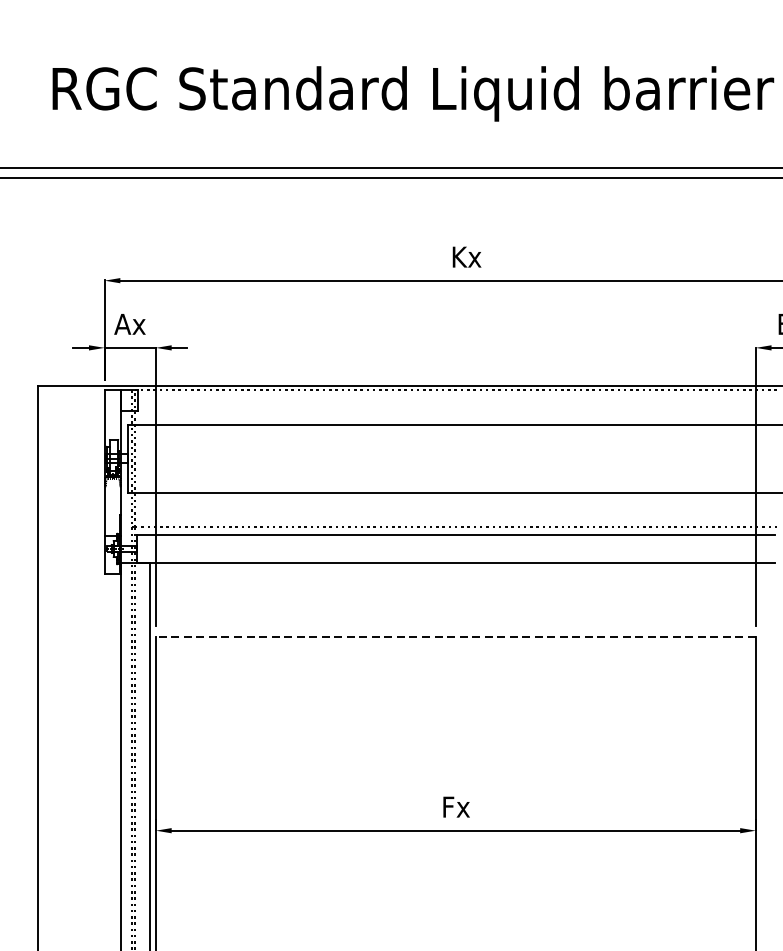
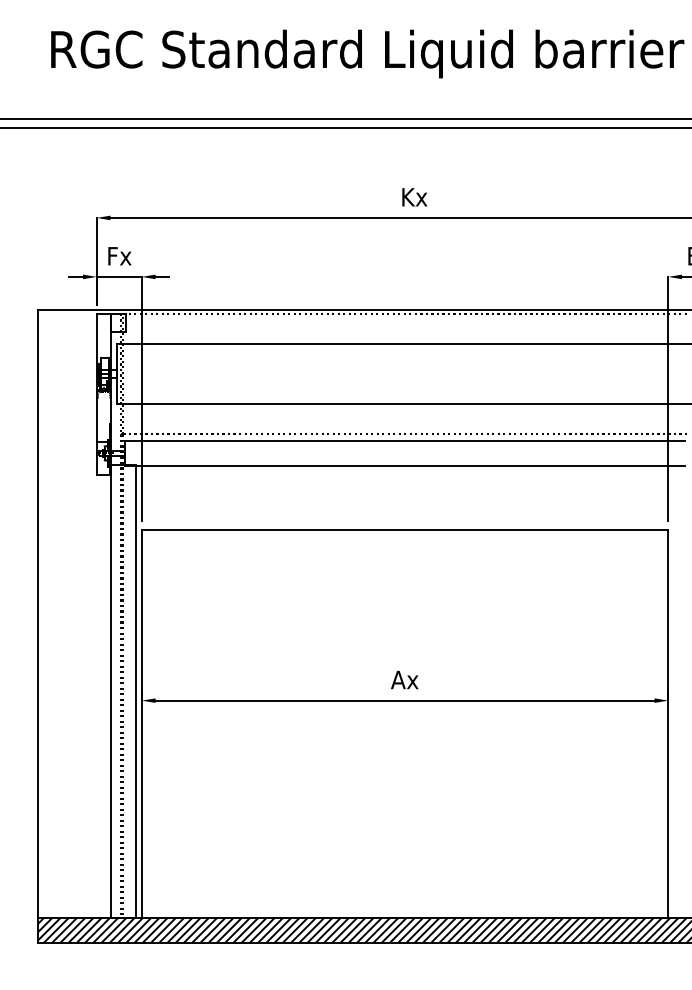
text: (129, 324) -> (118, 256), Ax -> Fx
line: (455, 636) -> (404, 530), dashed -> solid
text: (455, 806) -> (404, 679), Fx -> Ax

